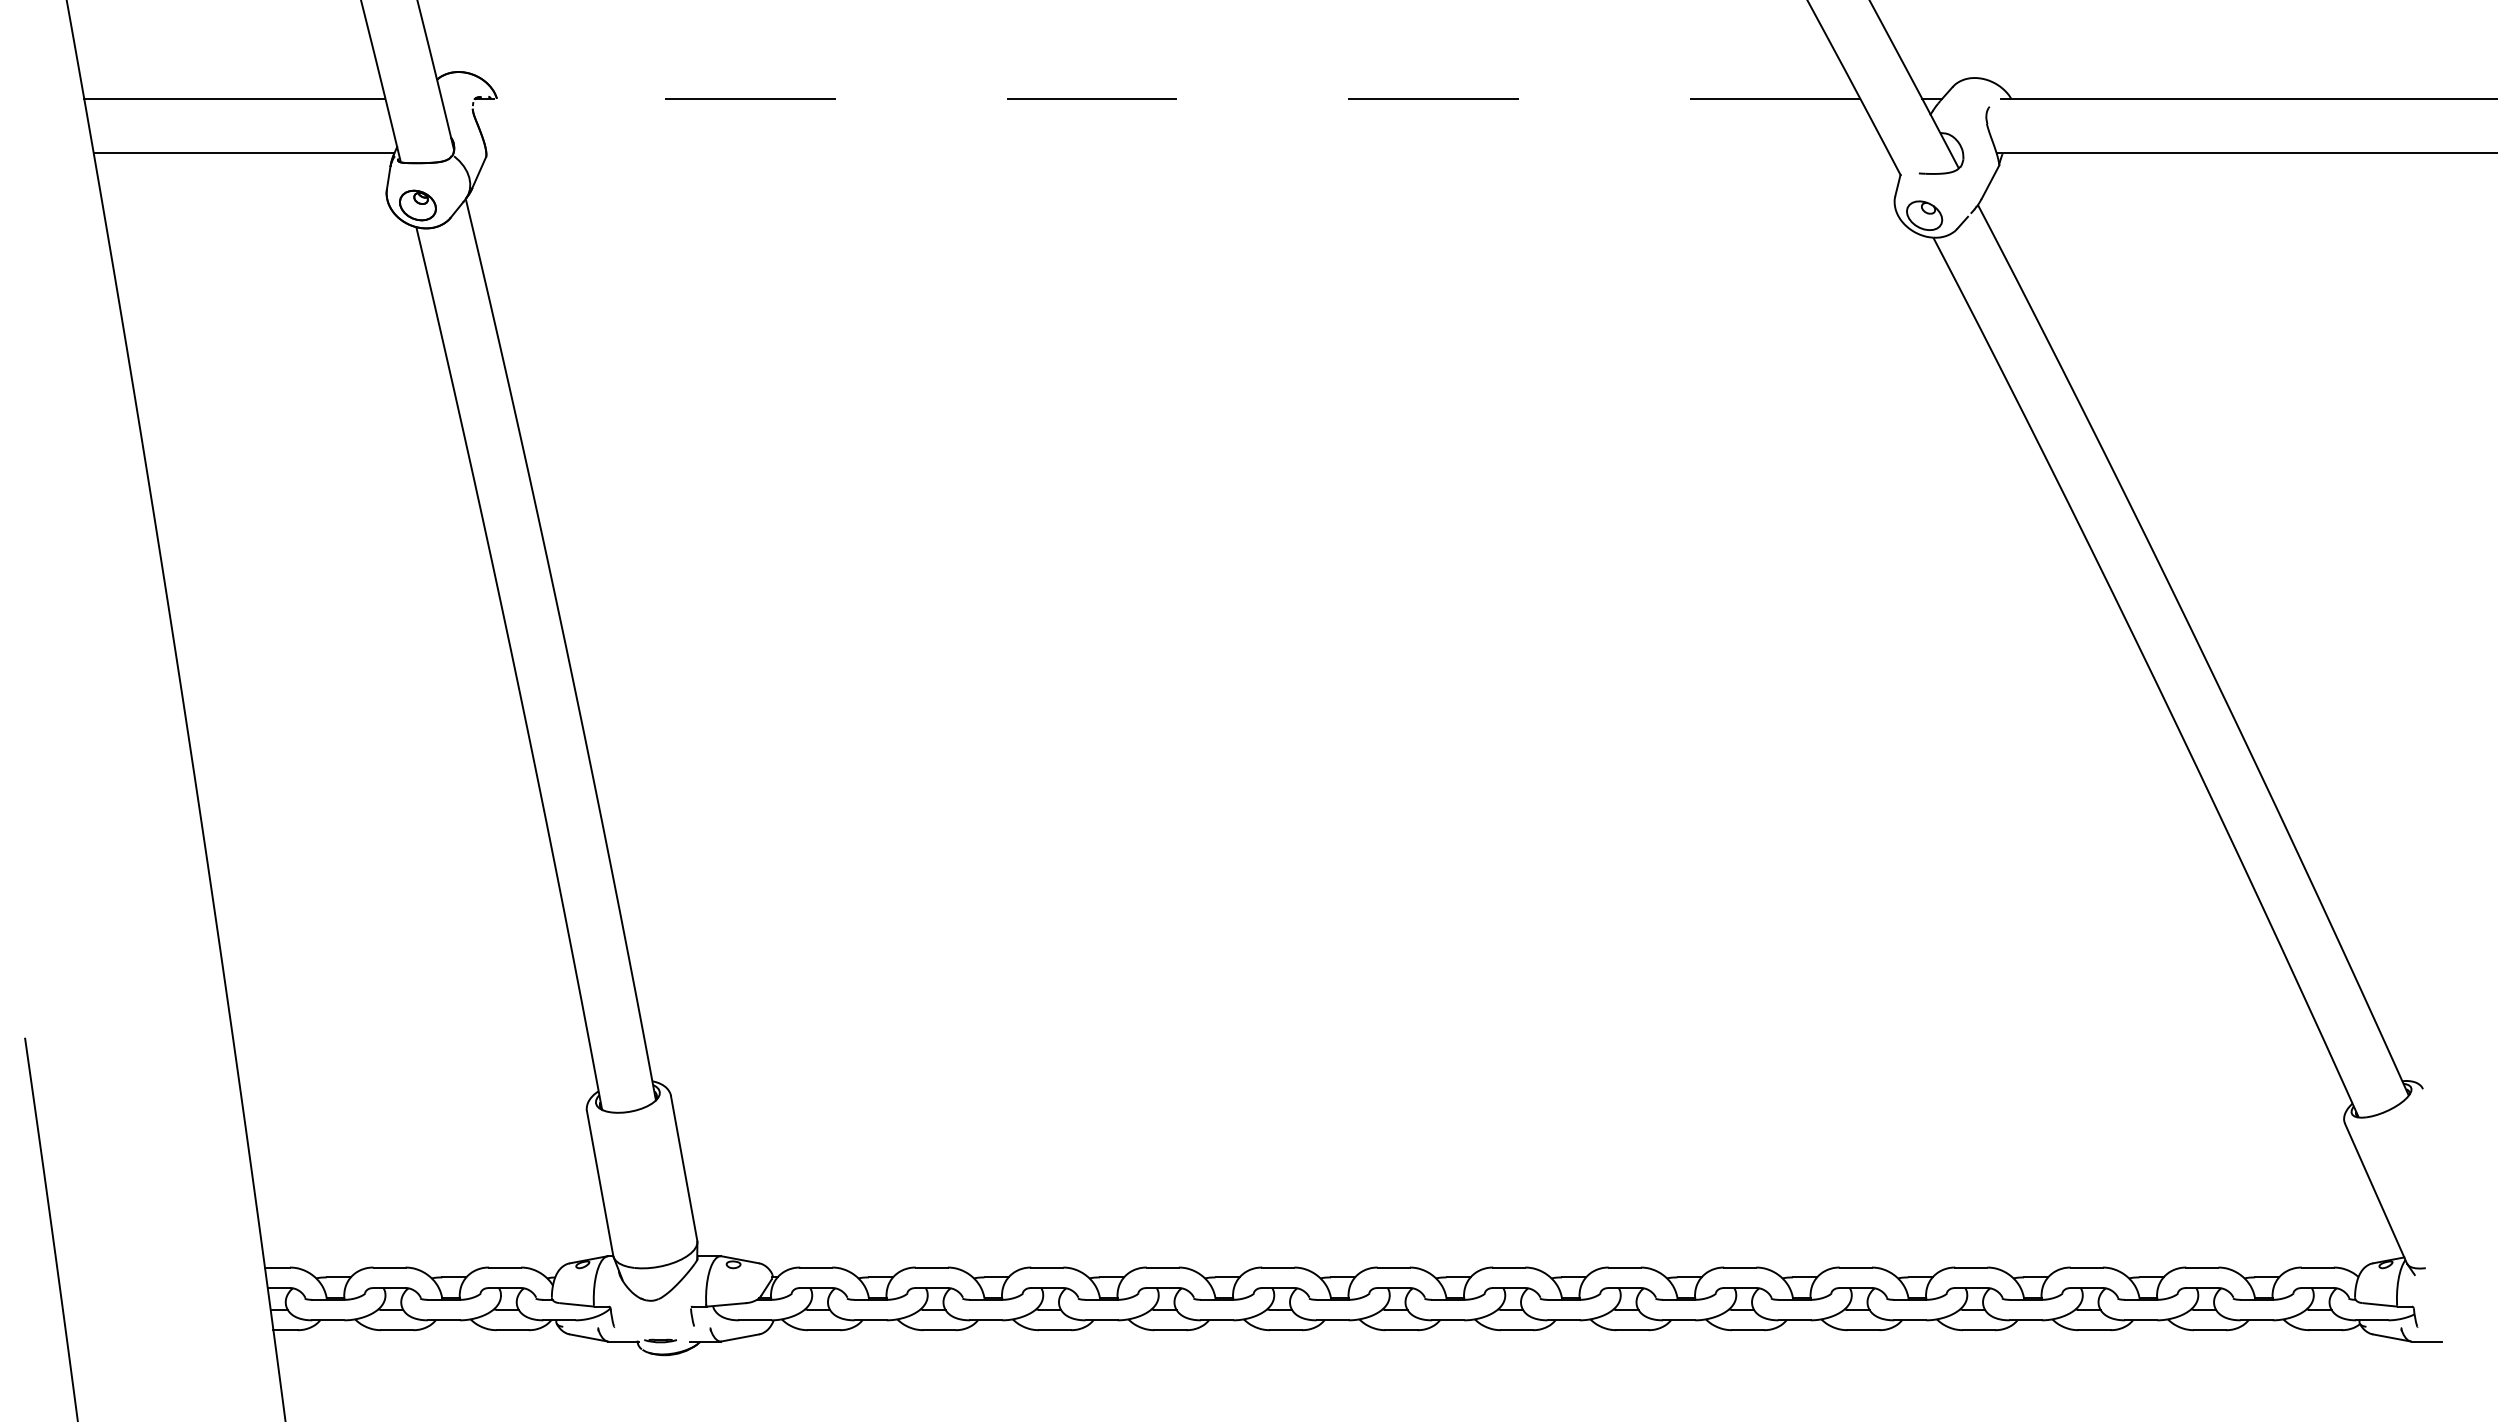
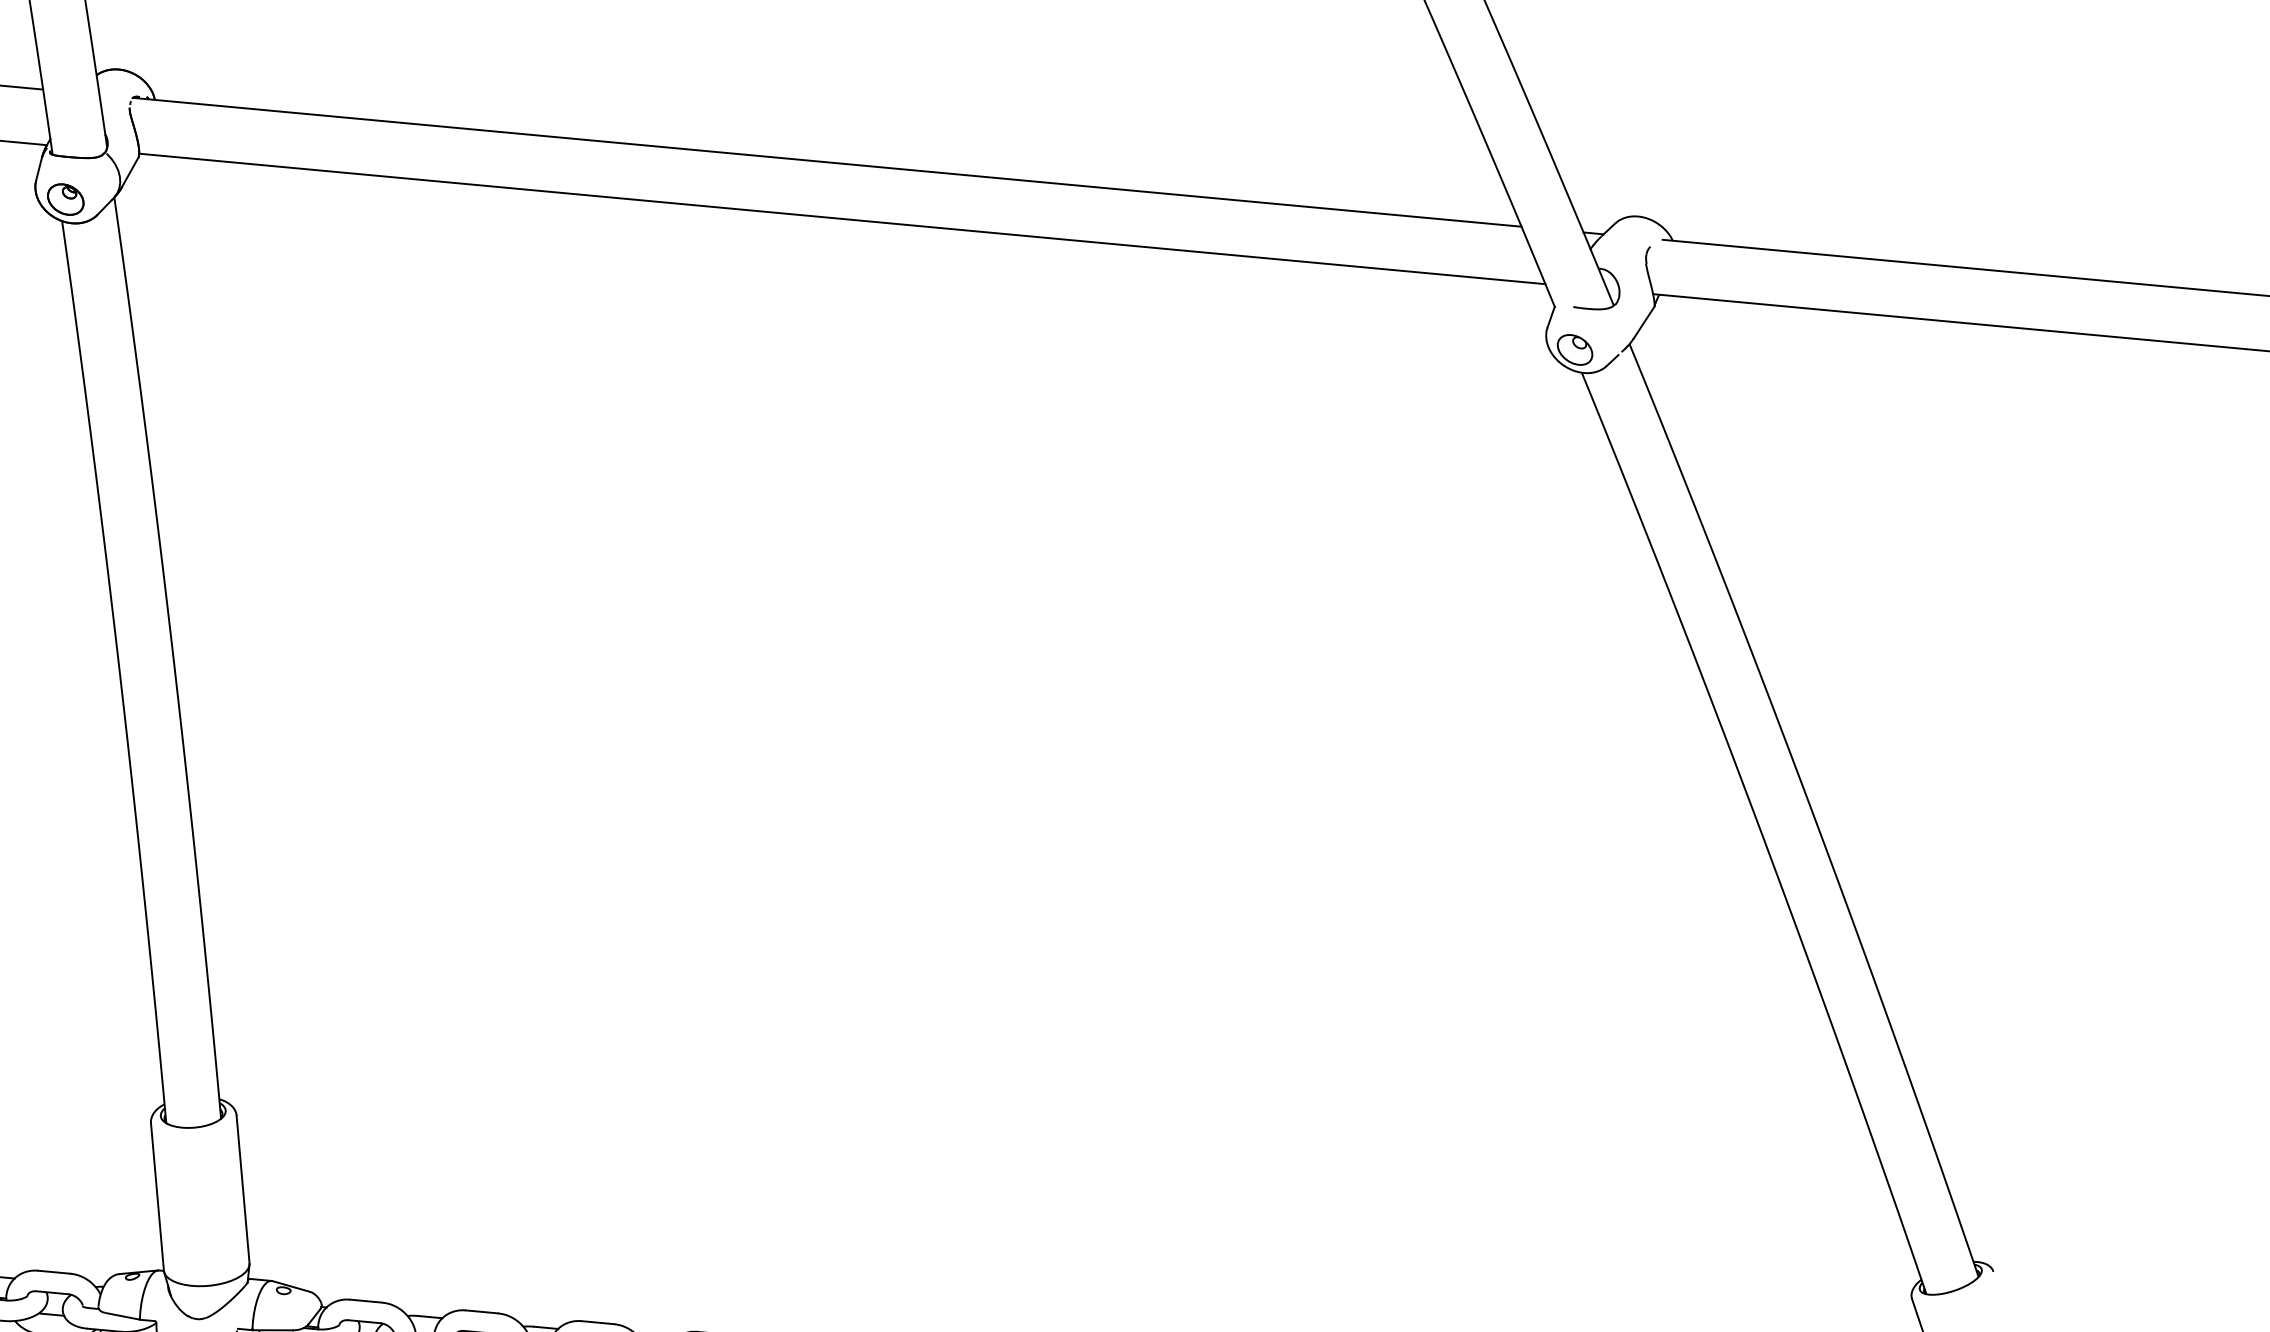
line: (1167, 98) -> (827, 162), dashed -> solid
line: (1187, 153) -> (842, 218), added

